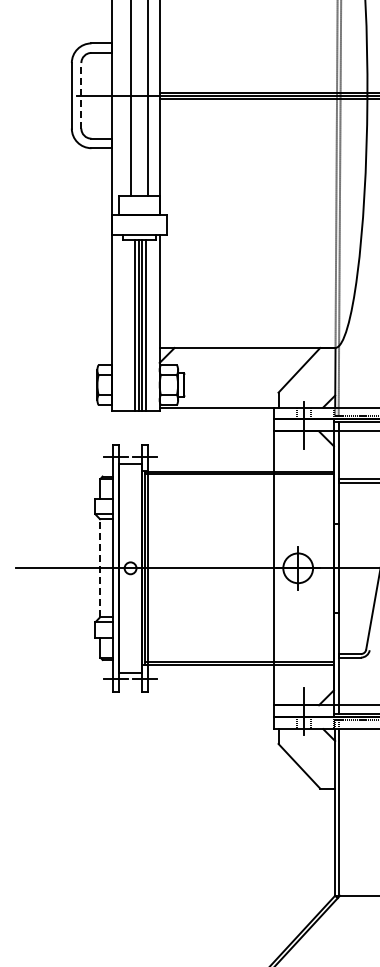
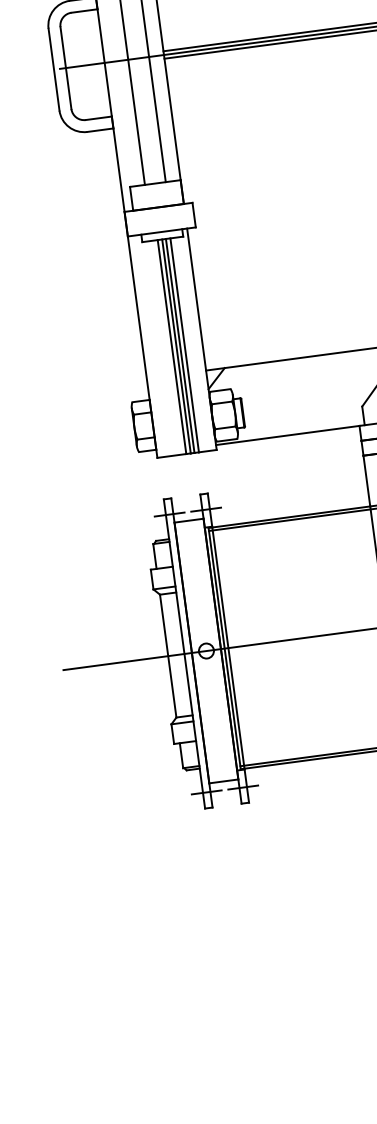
line: (81, 95) -> (66, 67), dashed -> solid
line: (100, 567) -> (168, 655), dashed -> solid

